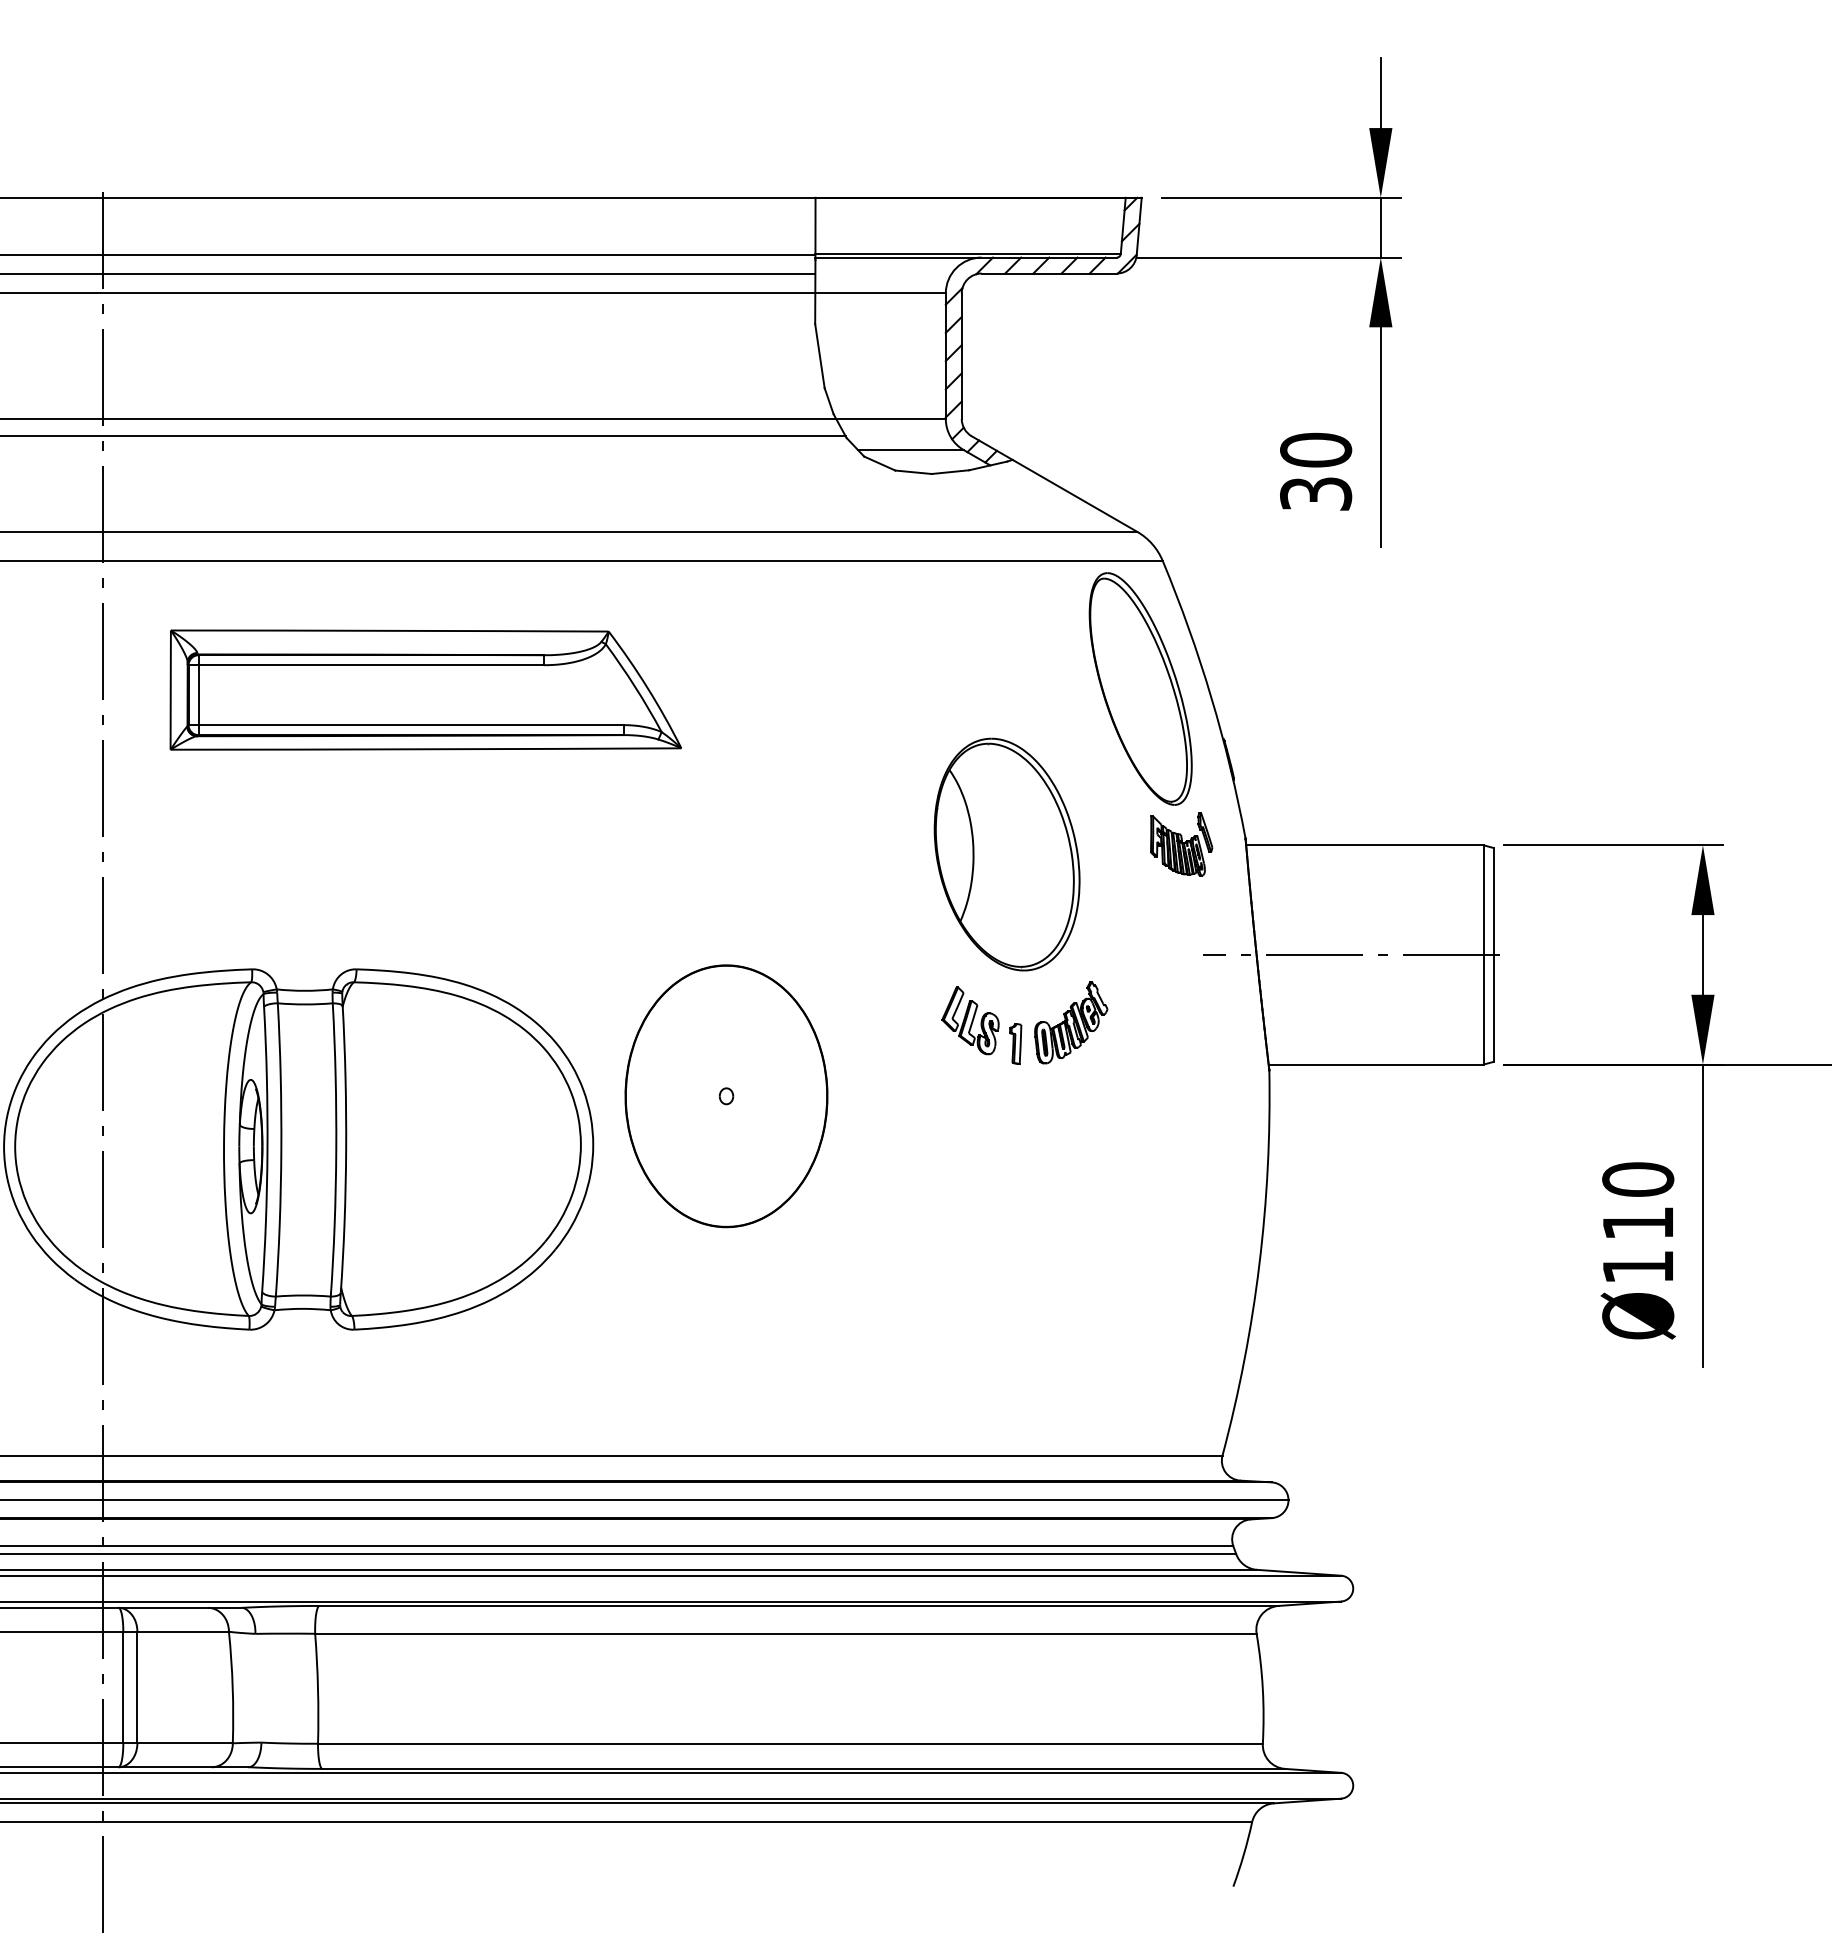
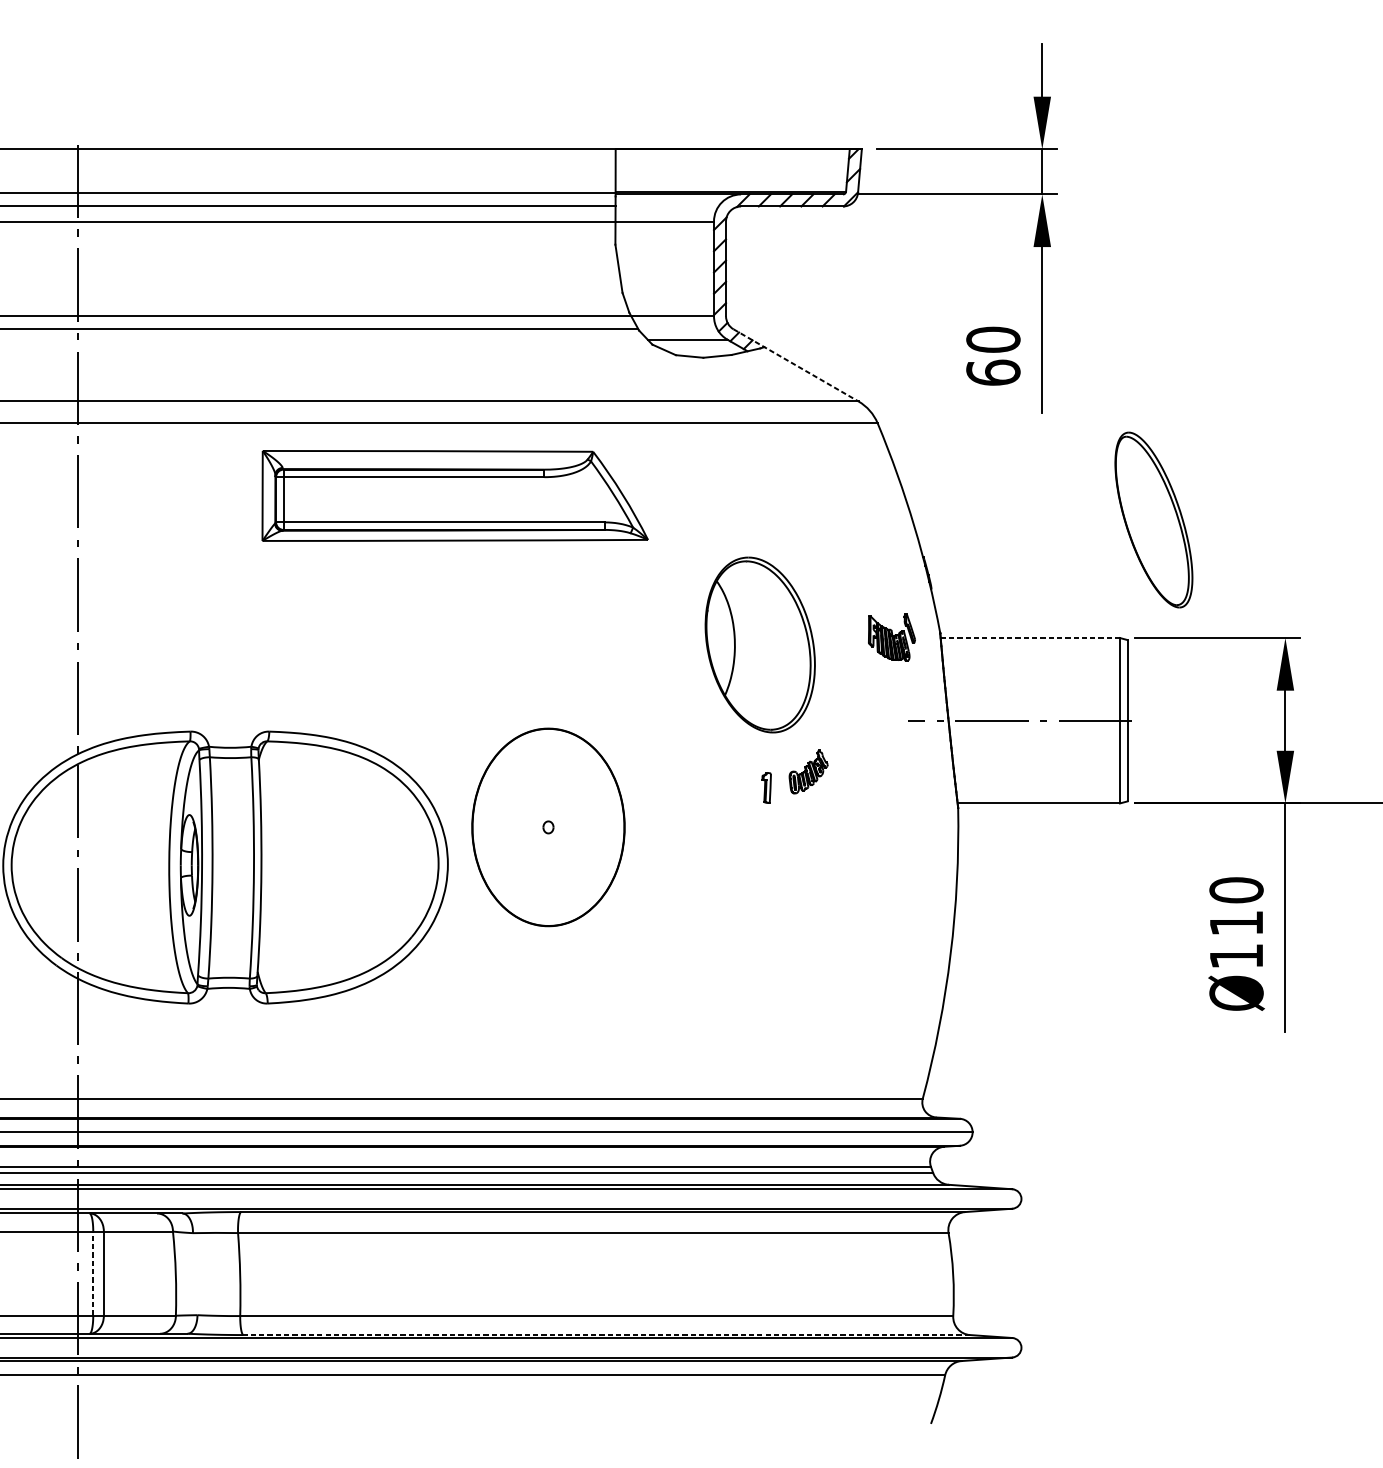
line: (1054, 484) -> (796, 365), solid -> dashed
text: (1316, 493) -> (993, 372), 30 -> 60
part: (1140, 688) -> (1153, 519), moved
part: (425, 689) -> (454, 495), moved
line: (1364, 845) -> (1029, 638), solid -> dashed
part: (970, 1020) -> (732, 770), removed
part: (1071, 1022) -> (808, 771), size x0.7
line: (123, 1687) -> (93, 1273), solid -> dashed
line: (803, 1768) -> (606, 1334), solid -> dashed

